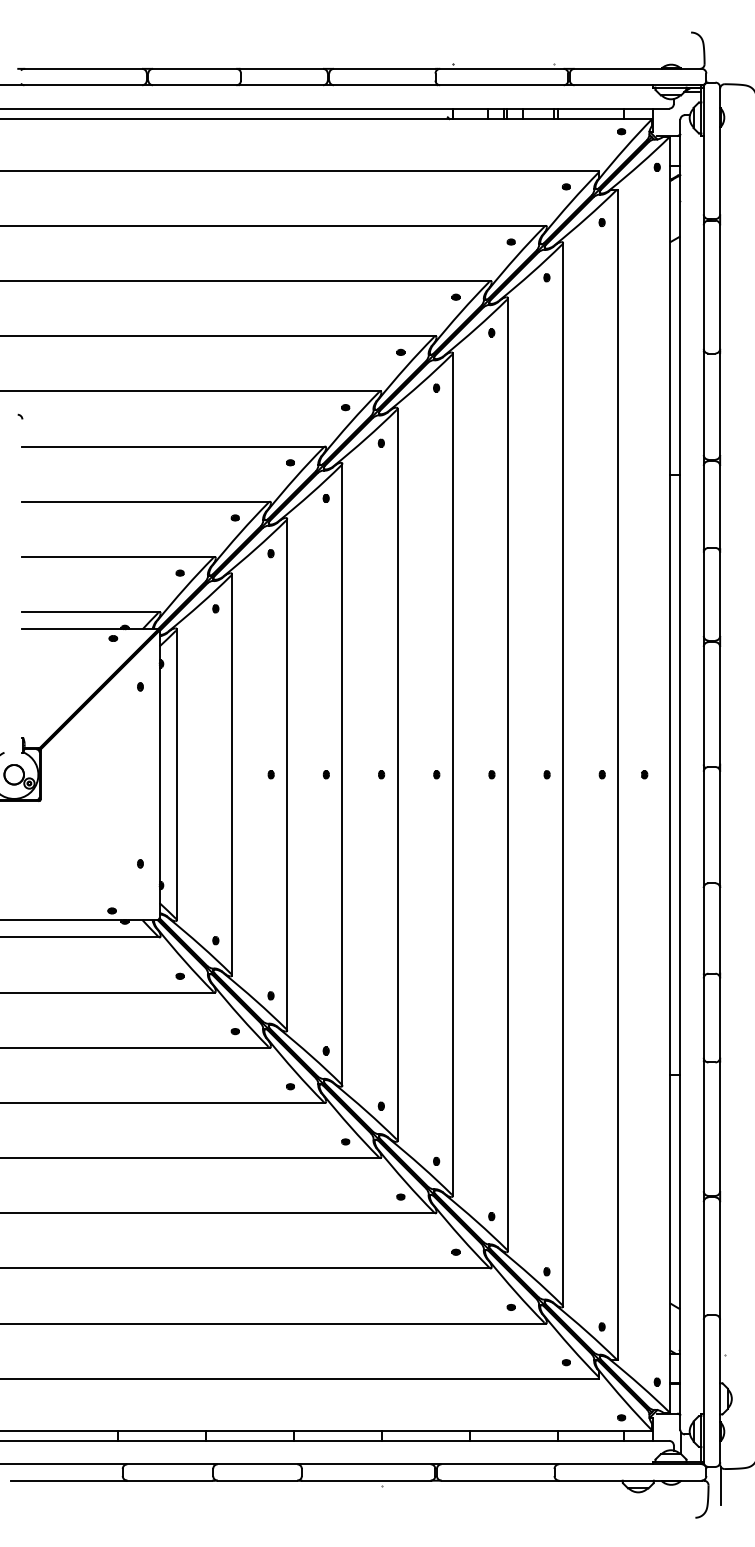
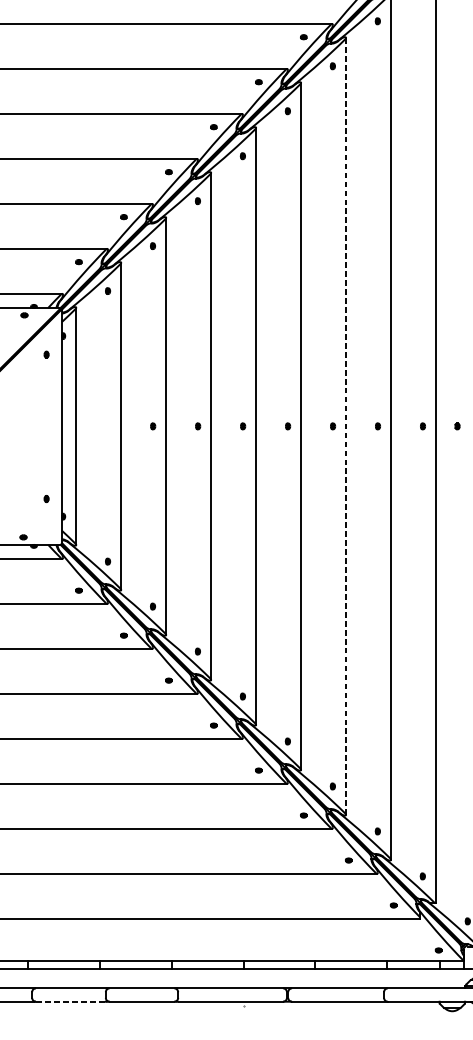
line: (507, 774) -> (345, 426), solid -> dashed
line: (169, 1480) -> (70, 1001), solid -> dashed

